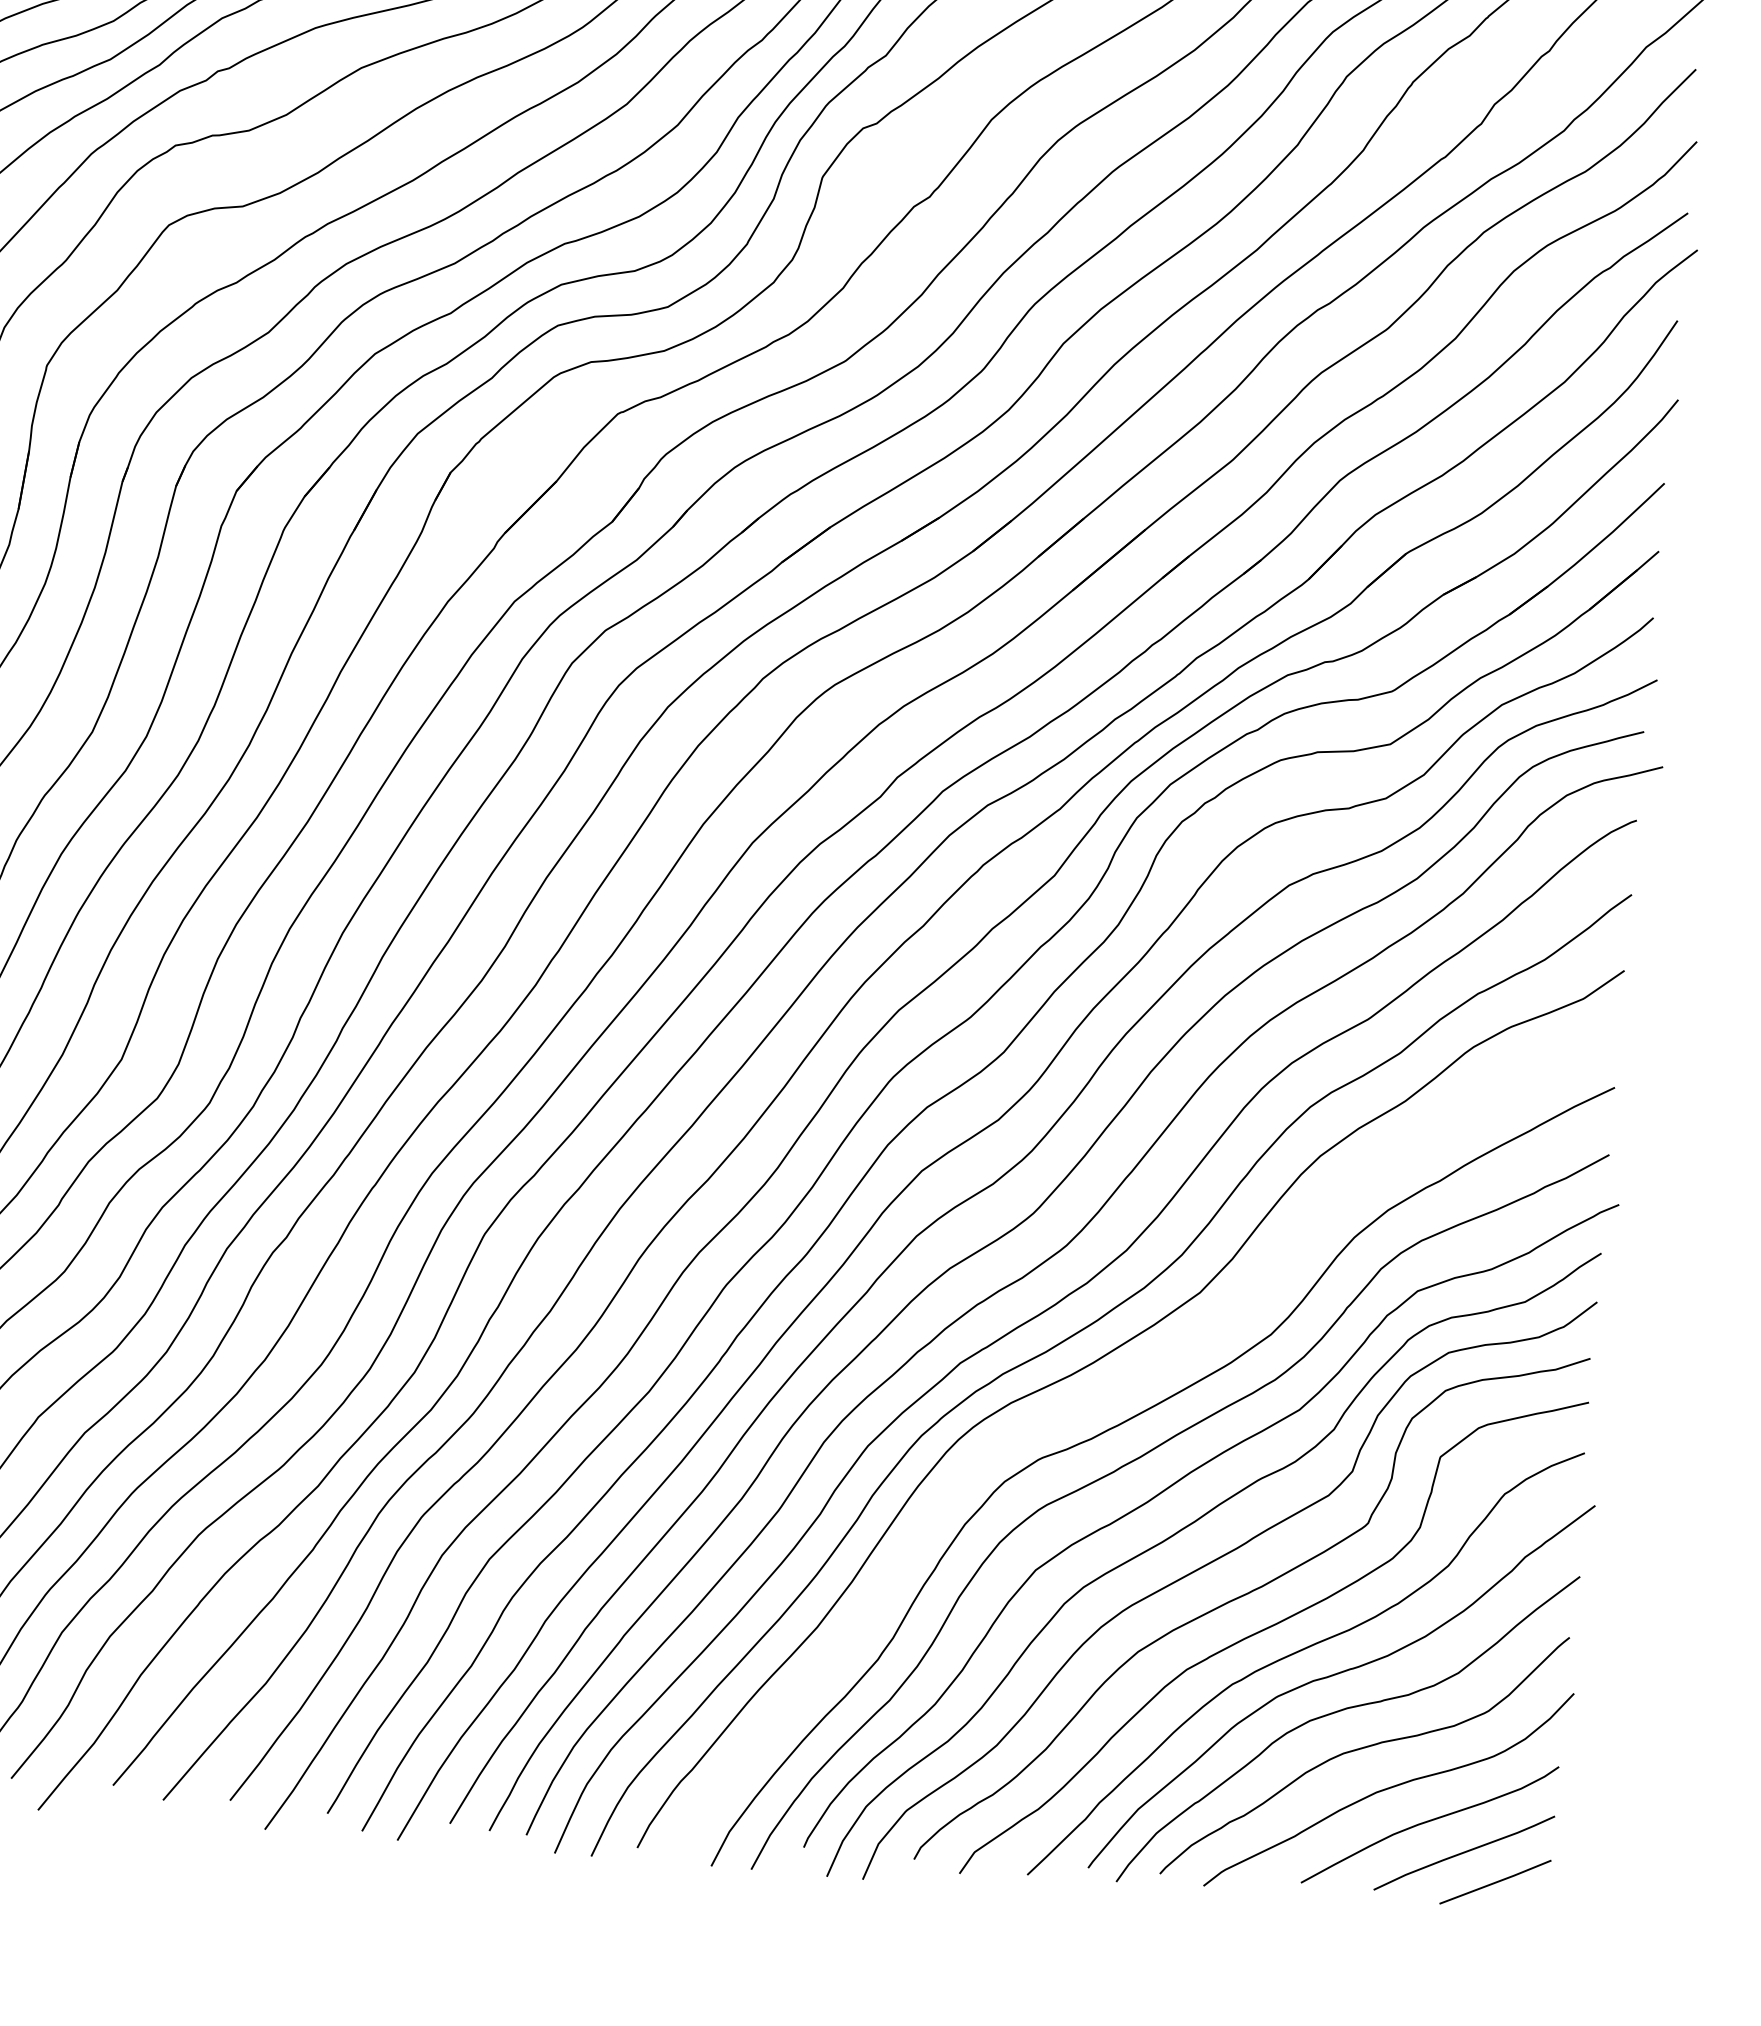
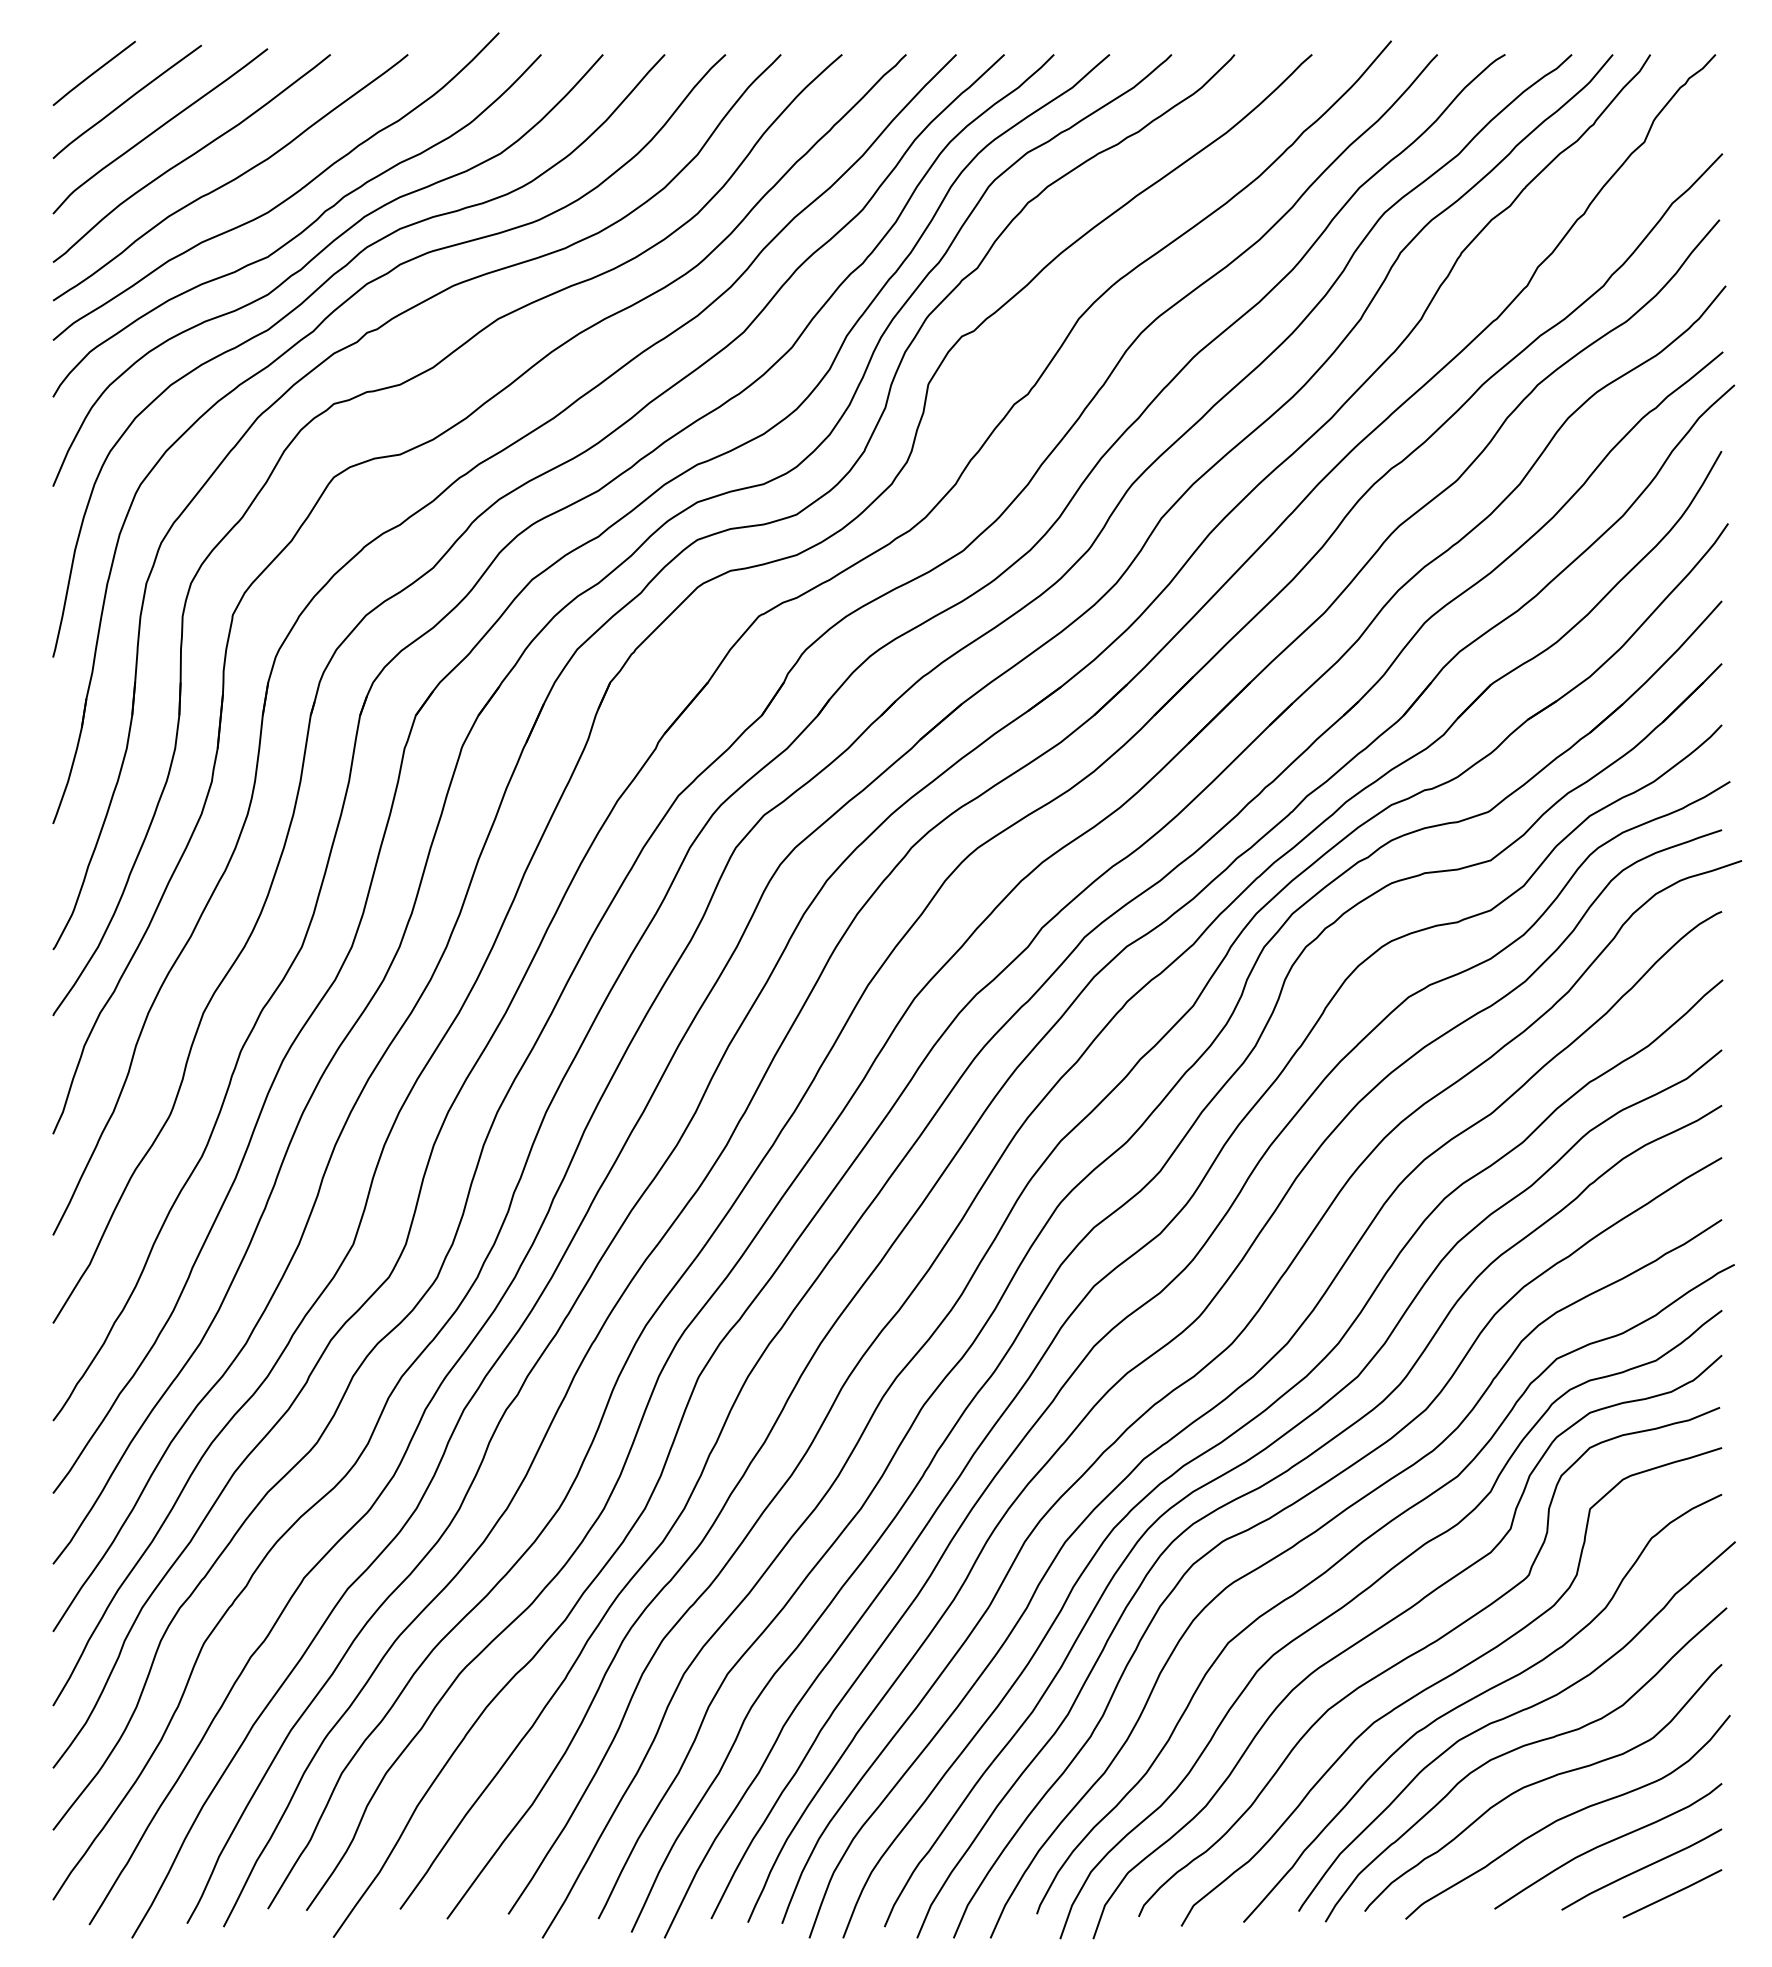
curve: (1116, 1389) -> (1288, 1471), added

